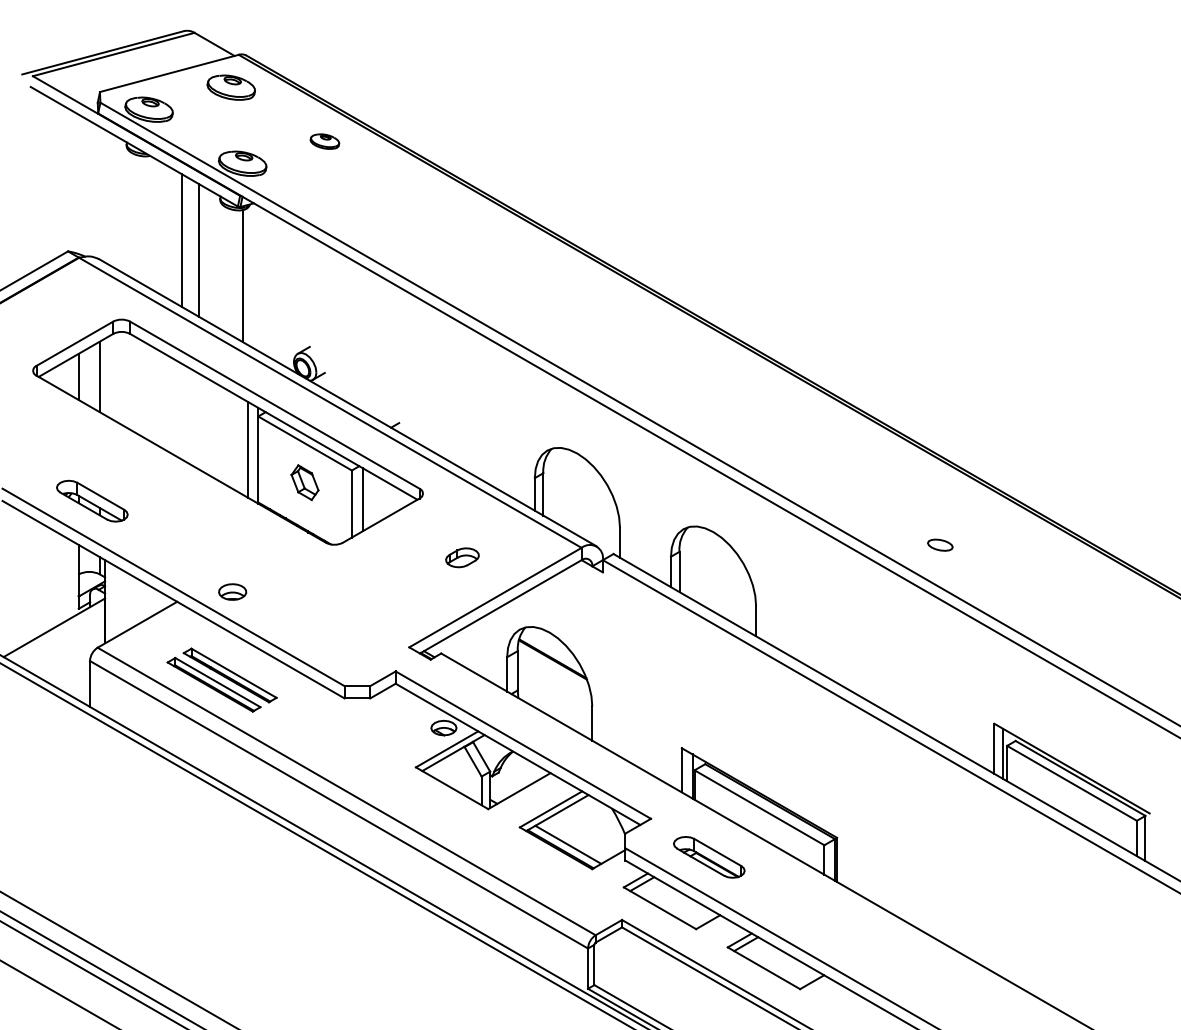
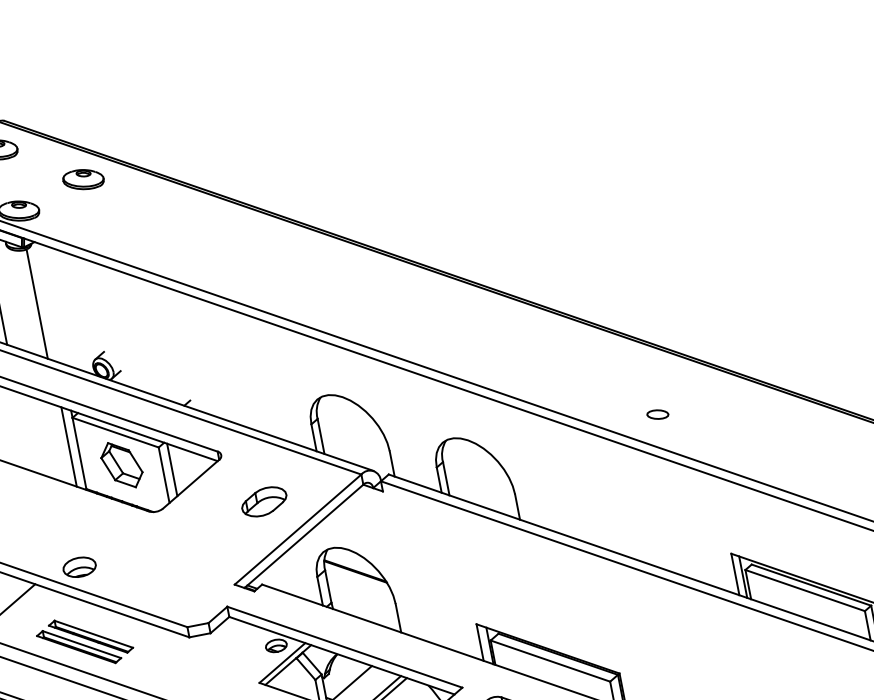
part: (324, 141) -> (83, 179), size x1.67
part: (304, 482) -> (121, 465), size x1.67
part: (462, 557) -> (264, 501), size x1.67
part: (232, 591) -> (79, 566), size x1.43

